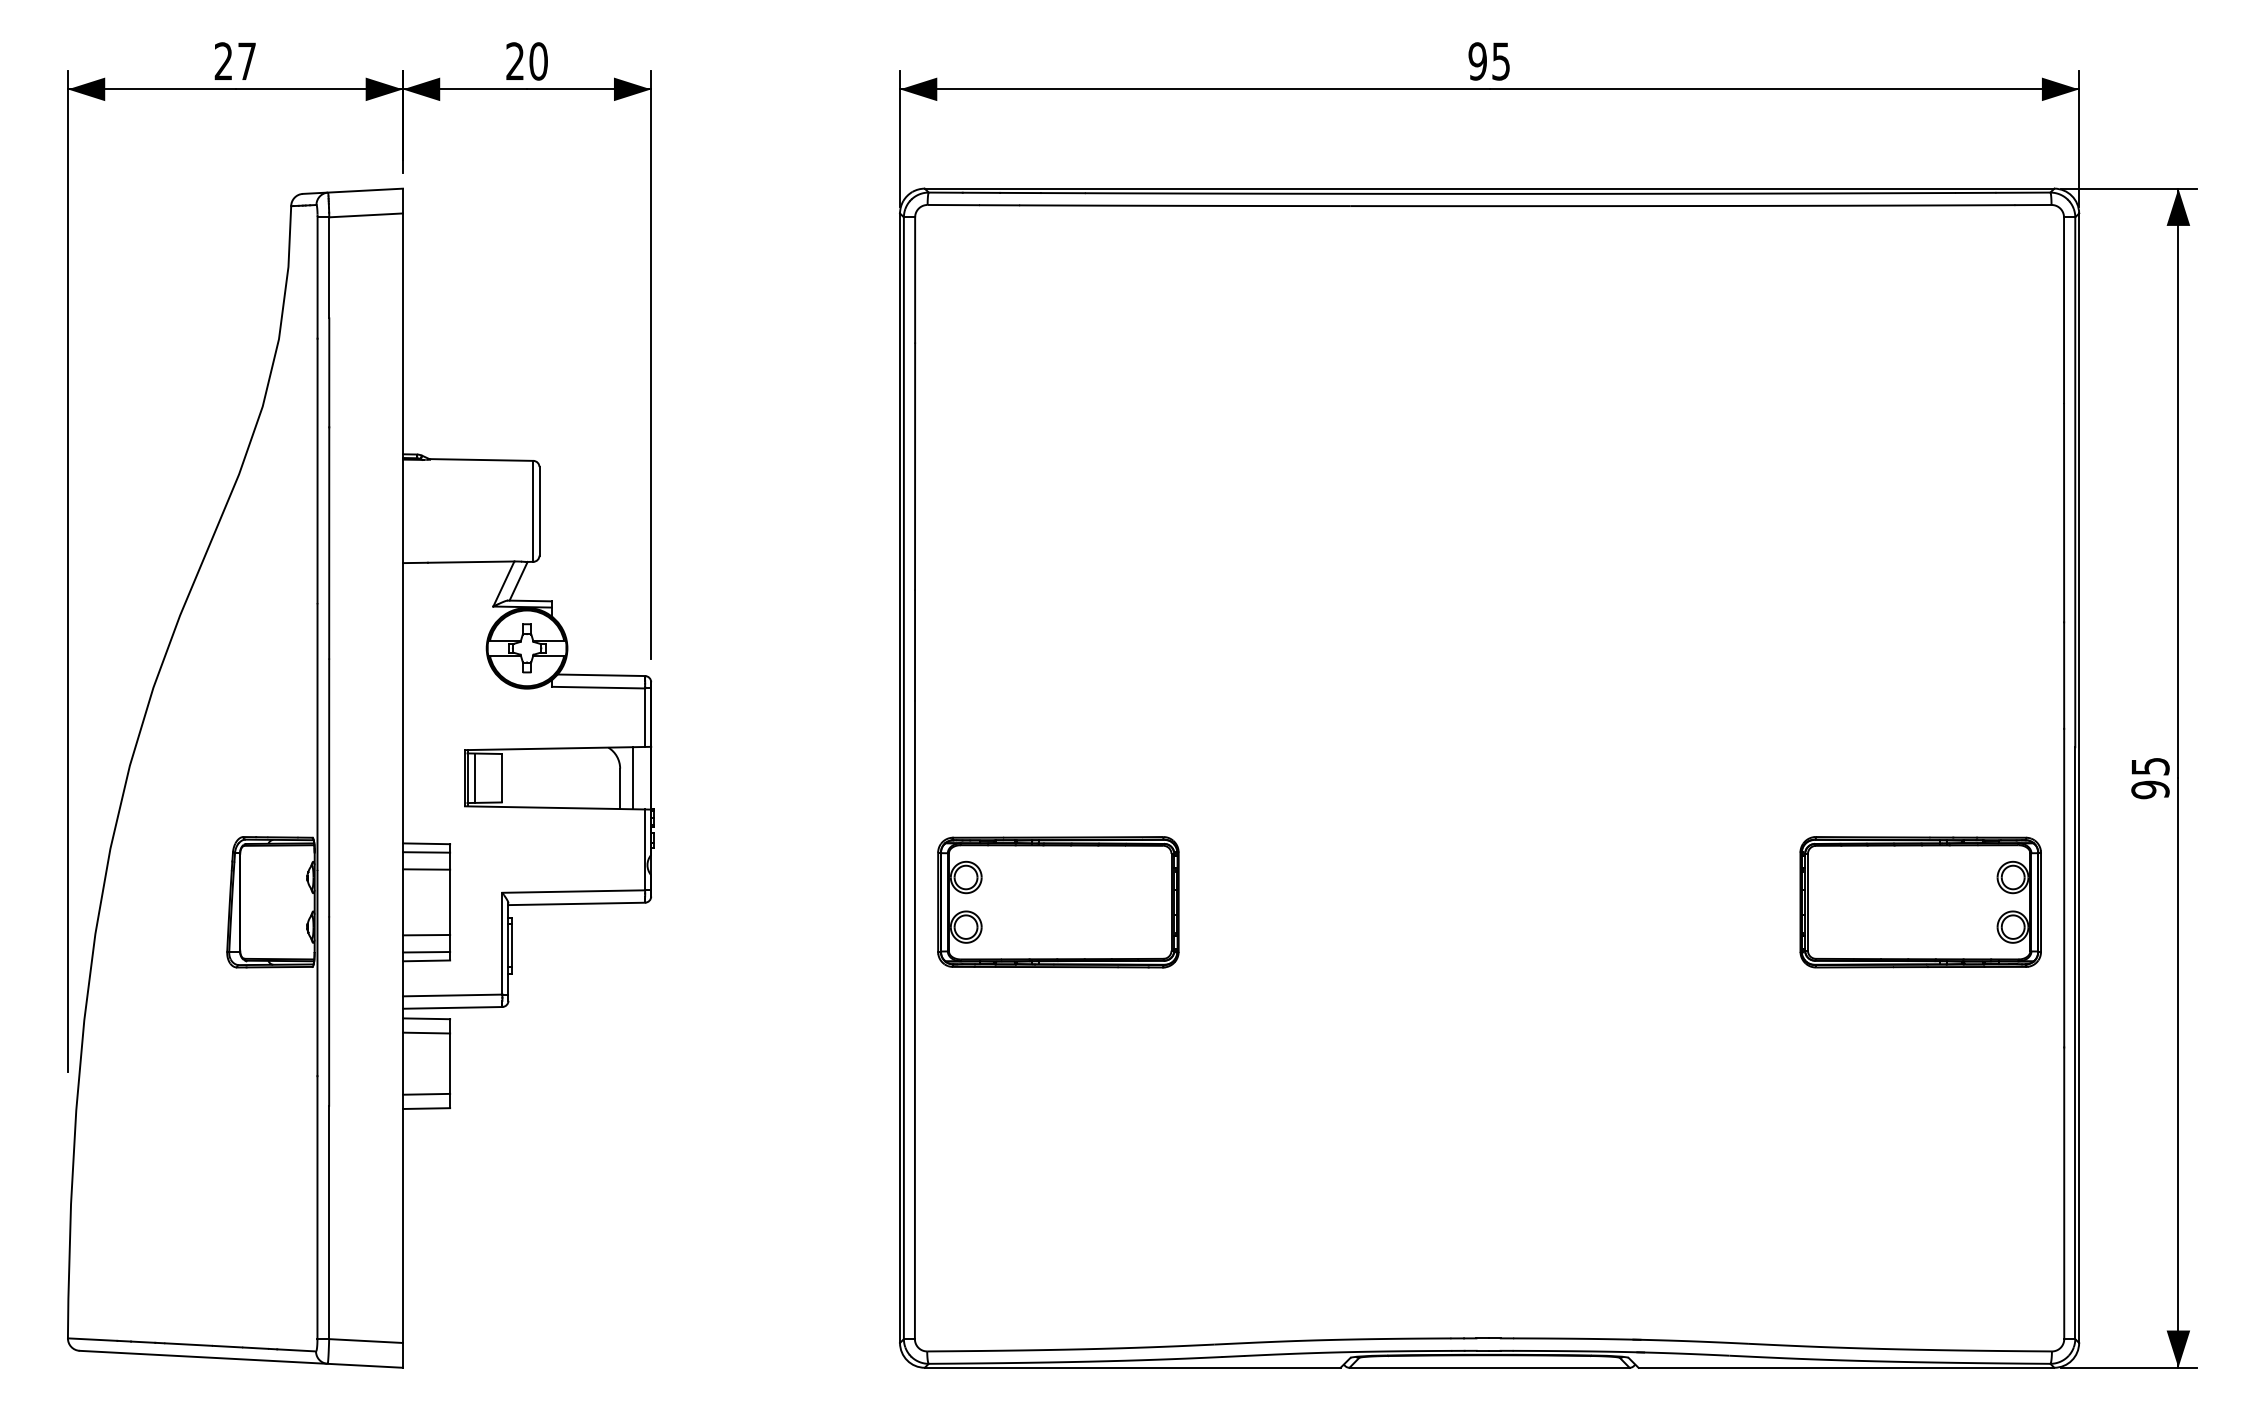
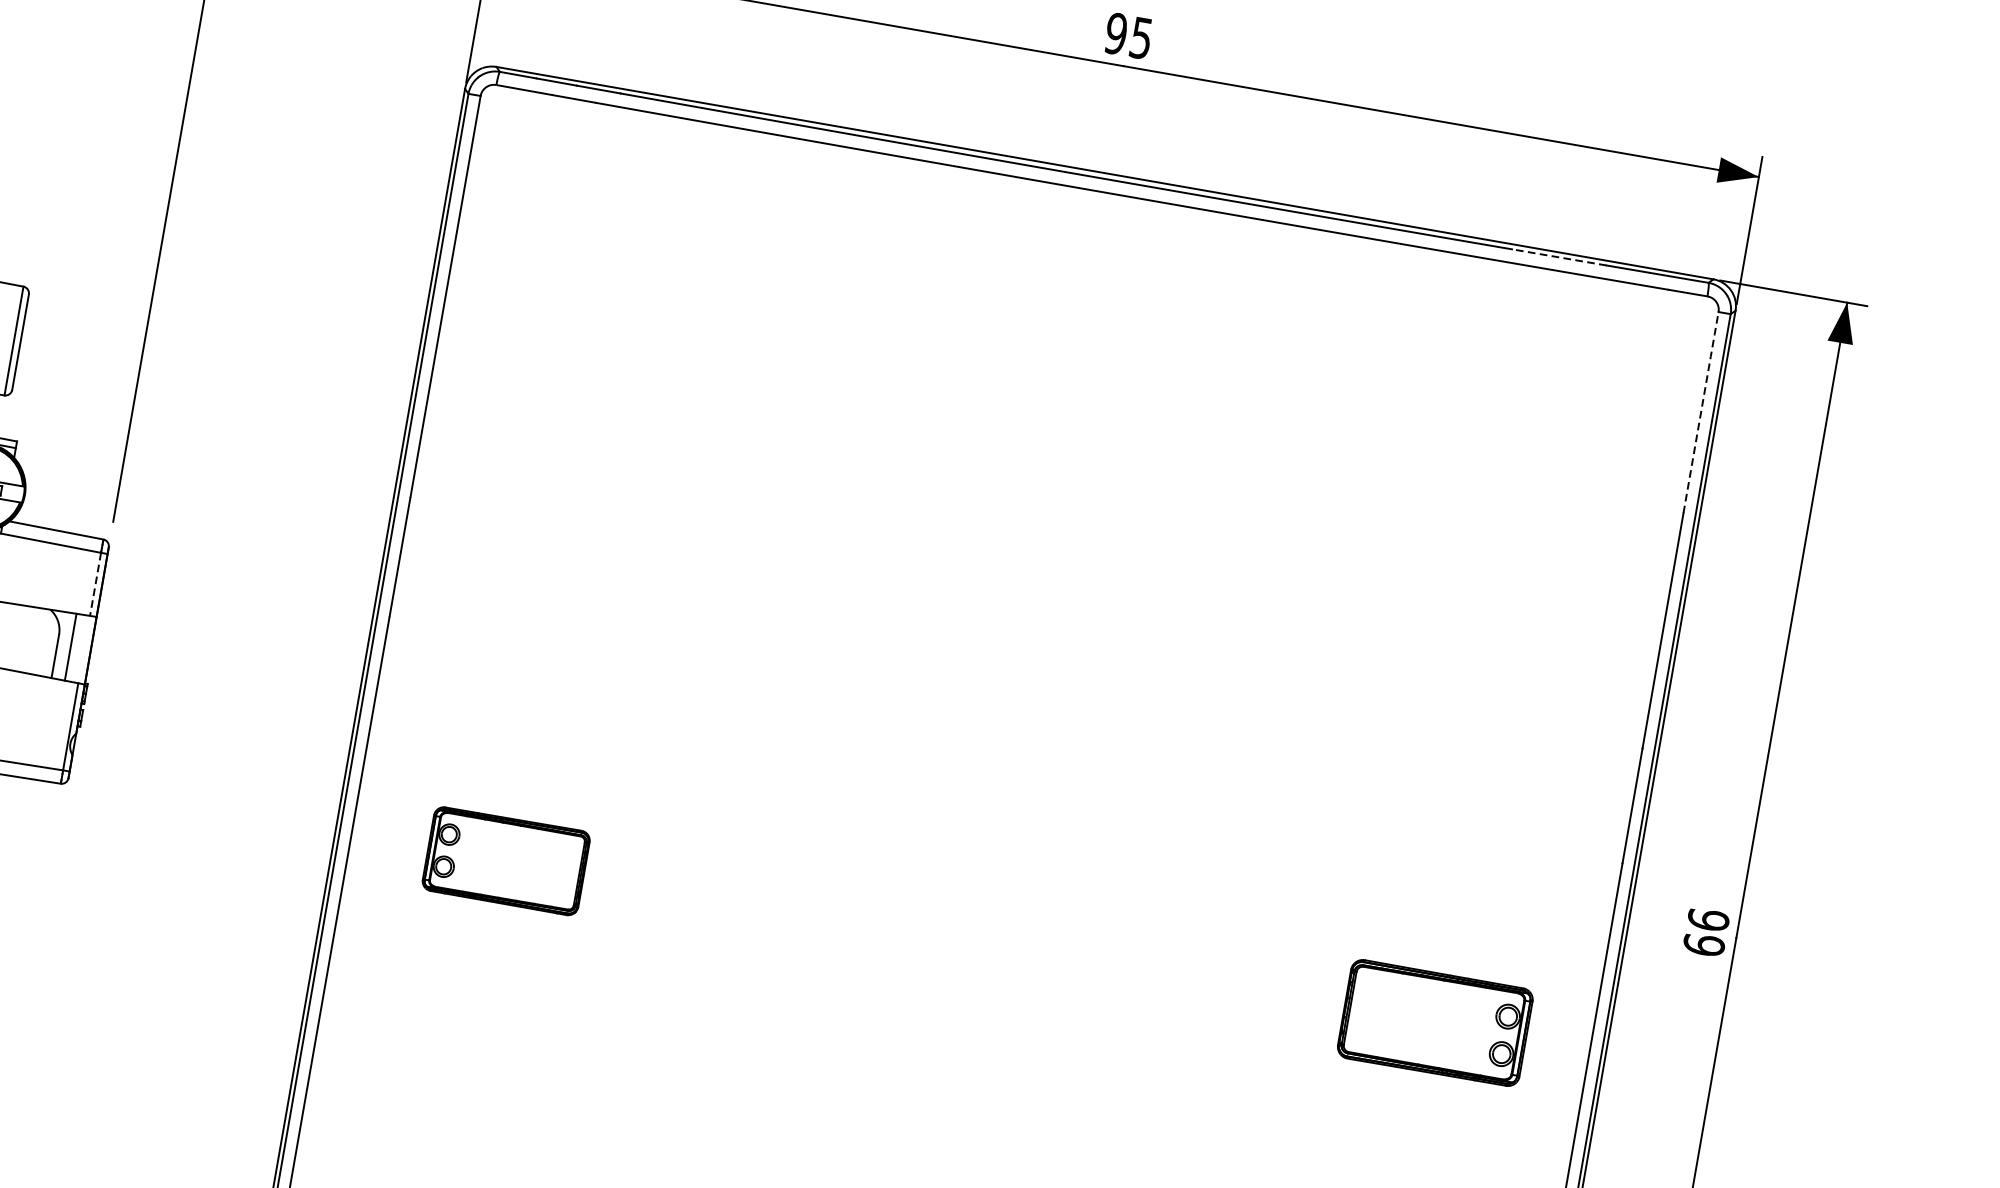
line: (1911, 193) -> (1558, 257), solid -> dashed
line: (2064, 309) -> (1701, 411), solid -> dashed
line: (645, 718) -> (95, 585), solid -> dashed
text: (2150, 778) -> (1706, 932), 95 -> 66
part: (1058, 902) -> (506, 861), size x0.6
part: (1920, 902) -> (1435, 1023), size x0.7

